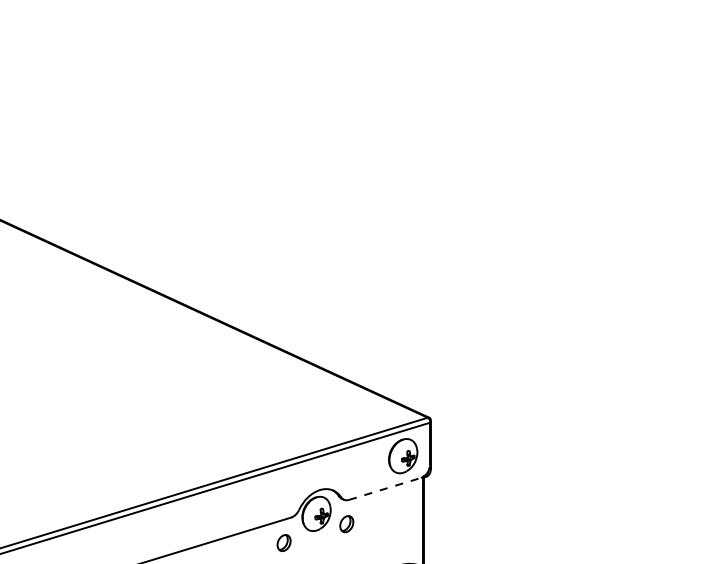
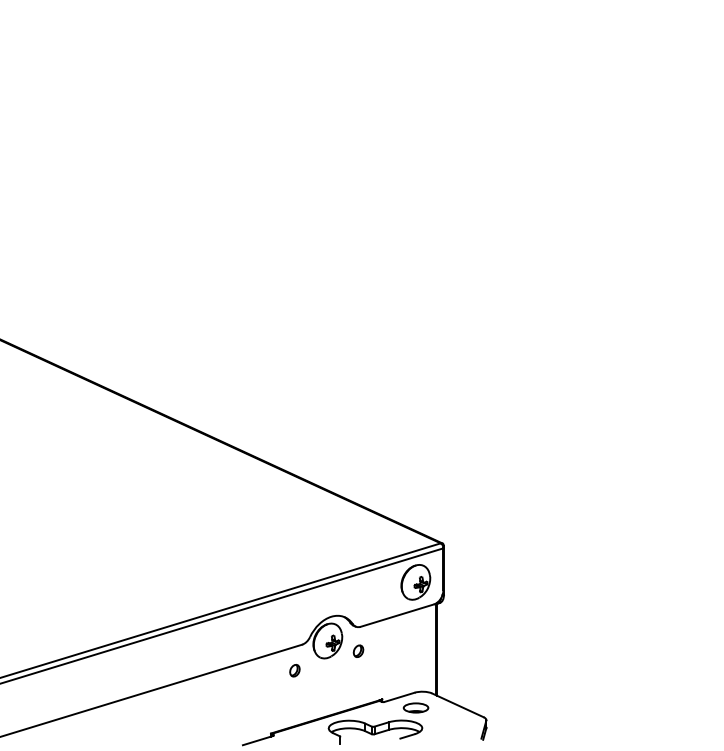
line: (385, 488) -> (397, 615), dashed -> solid
part: (346, 523) -> (358, 650), size x0.71
part: (283, 542) -> (294, 670), size x0.71

